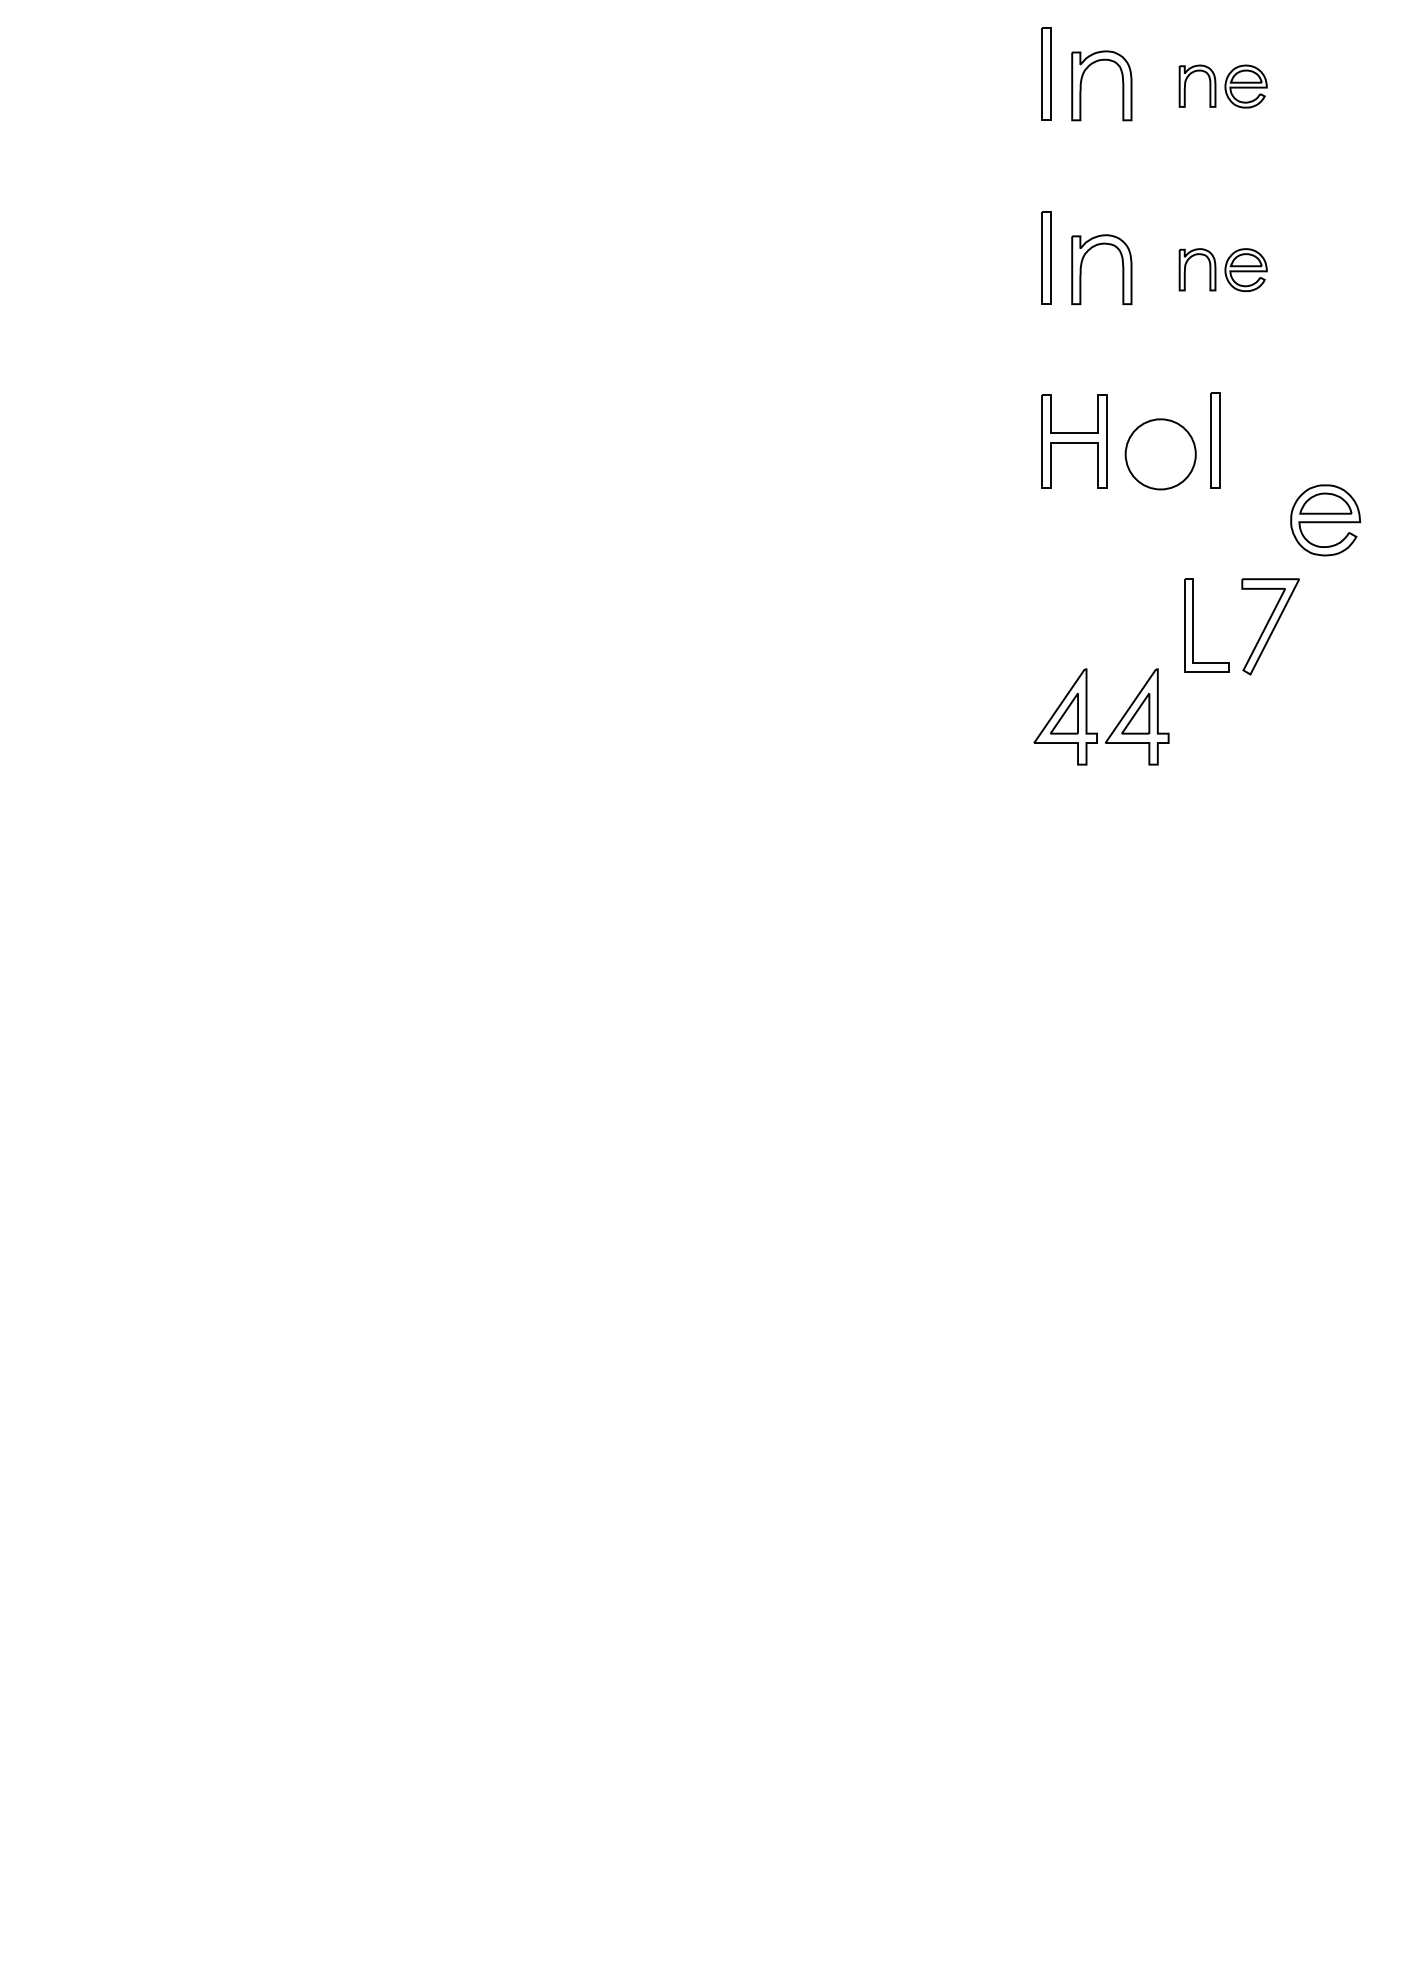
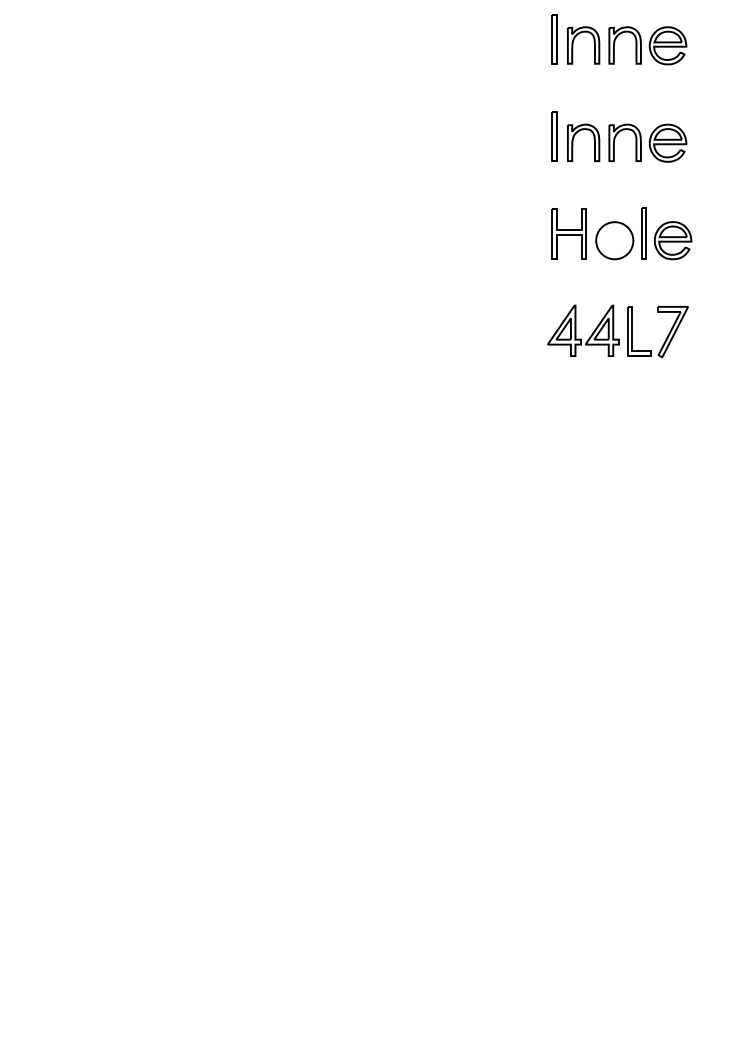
part: (1222, 85) -> (647, 45), size x1.67
part: (1222, 268) -> (647, 142), size x1.67
part: (1326, 520) -> (673, 240), moved
part: (1088, 716) -> (576, 330), moved

